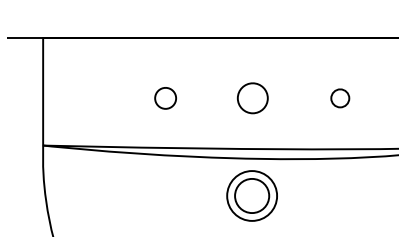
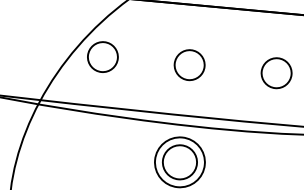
part: (165, 98) -> (102, 57), size x1.43
part: (340, 98) -> (276, 73), size x1.67

